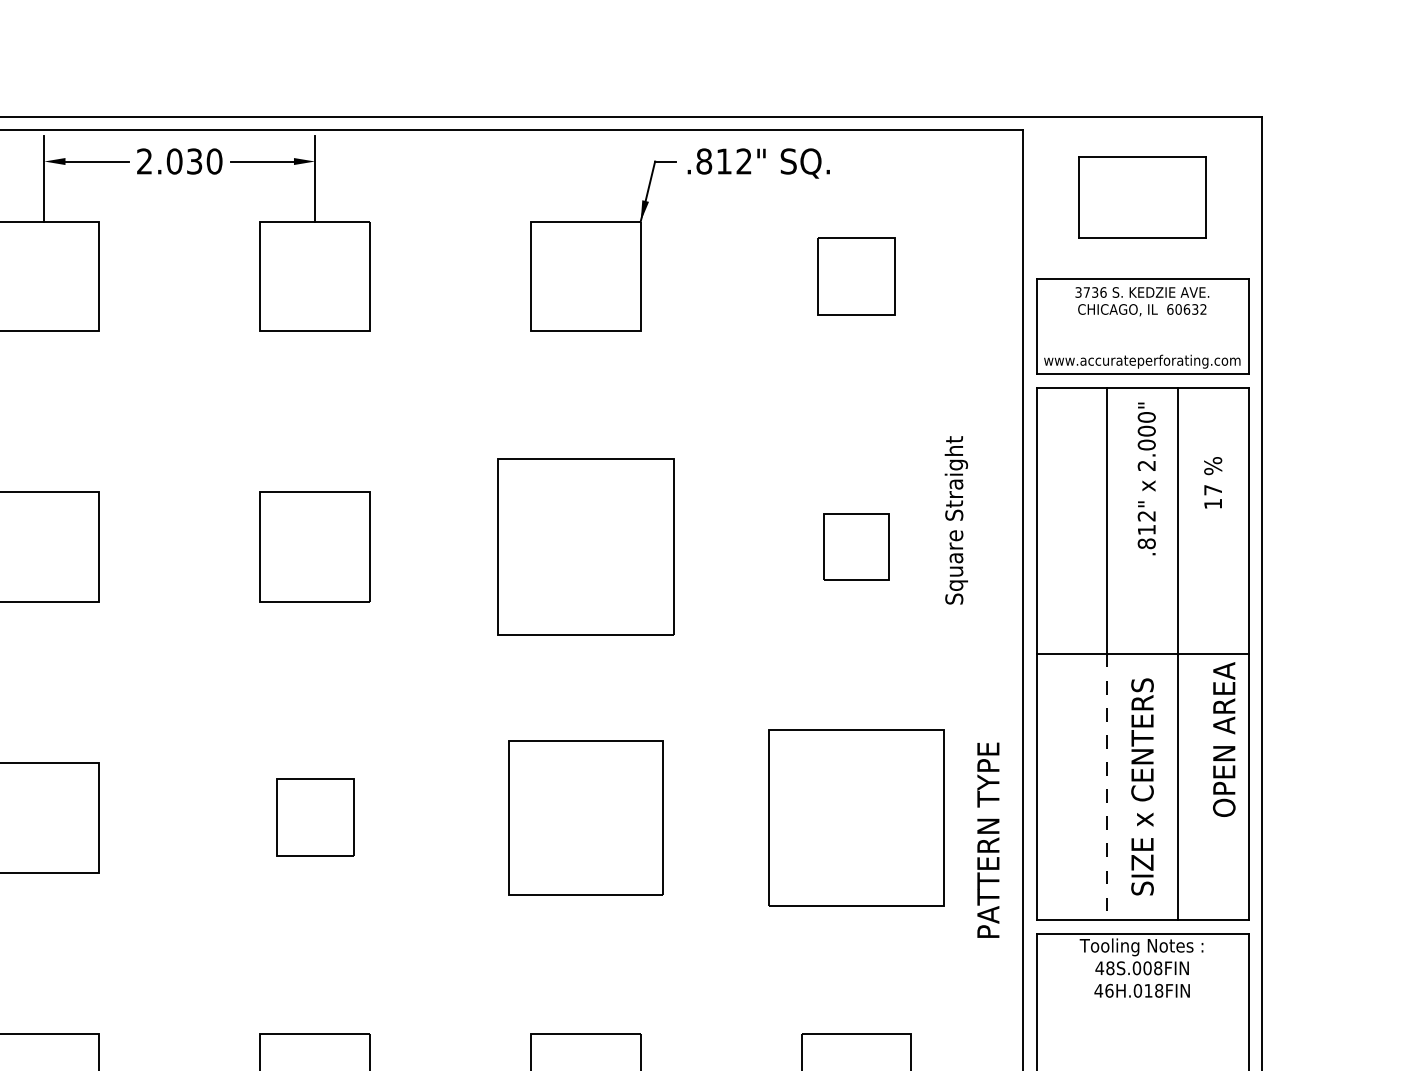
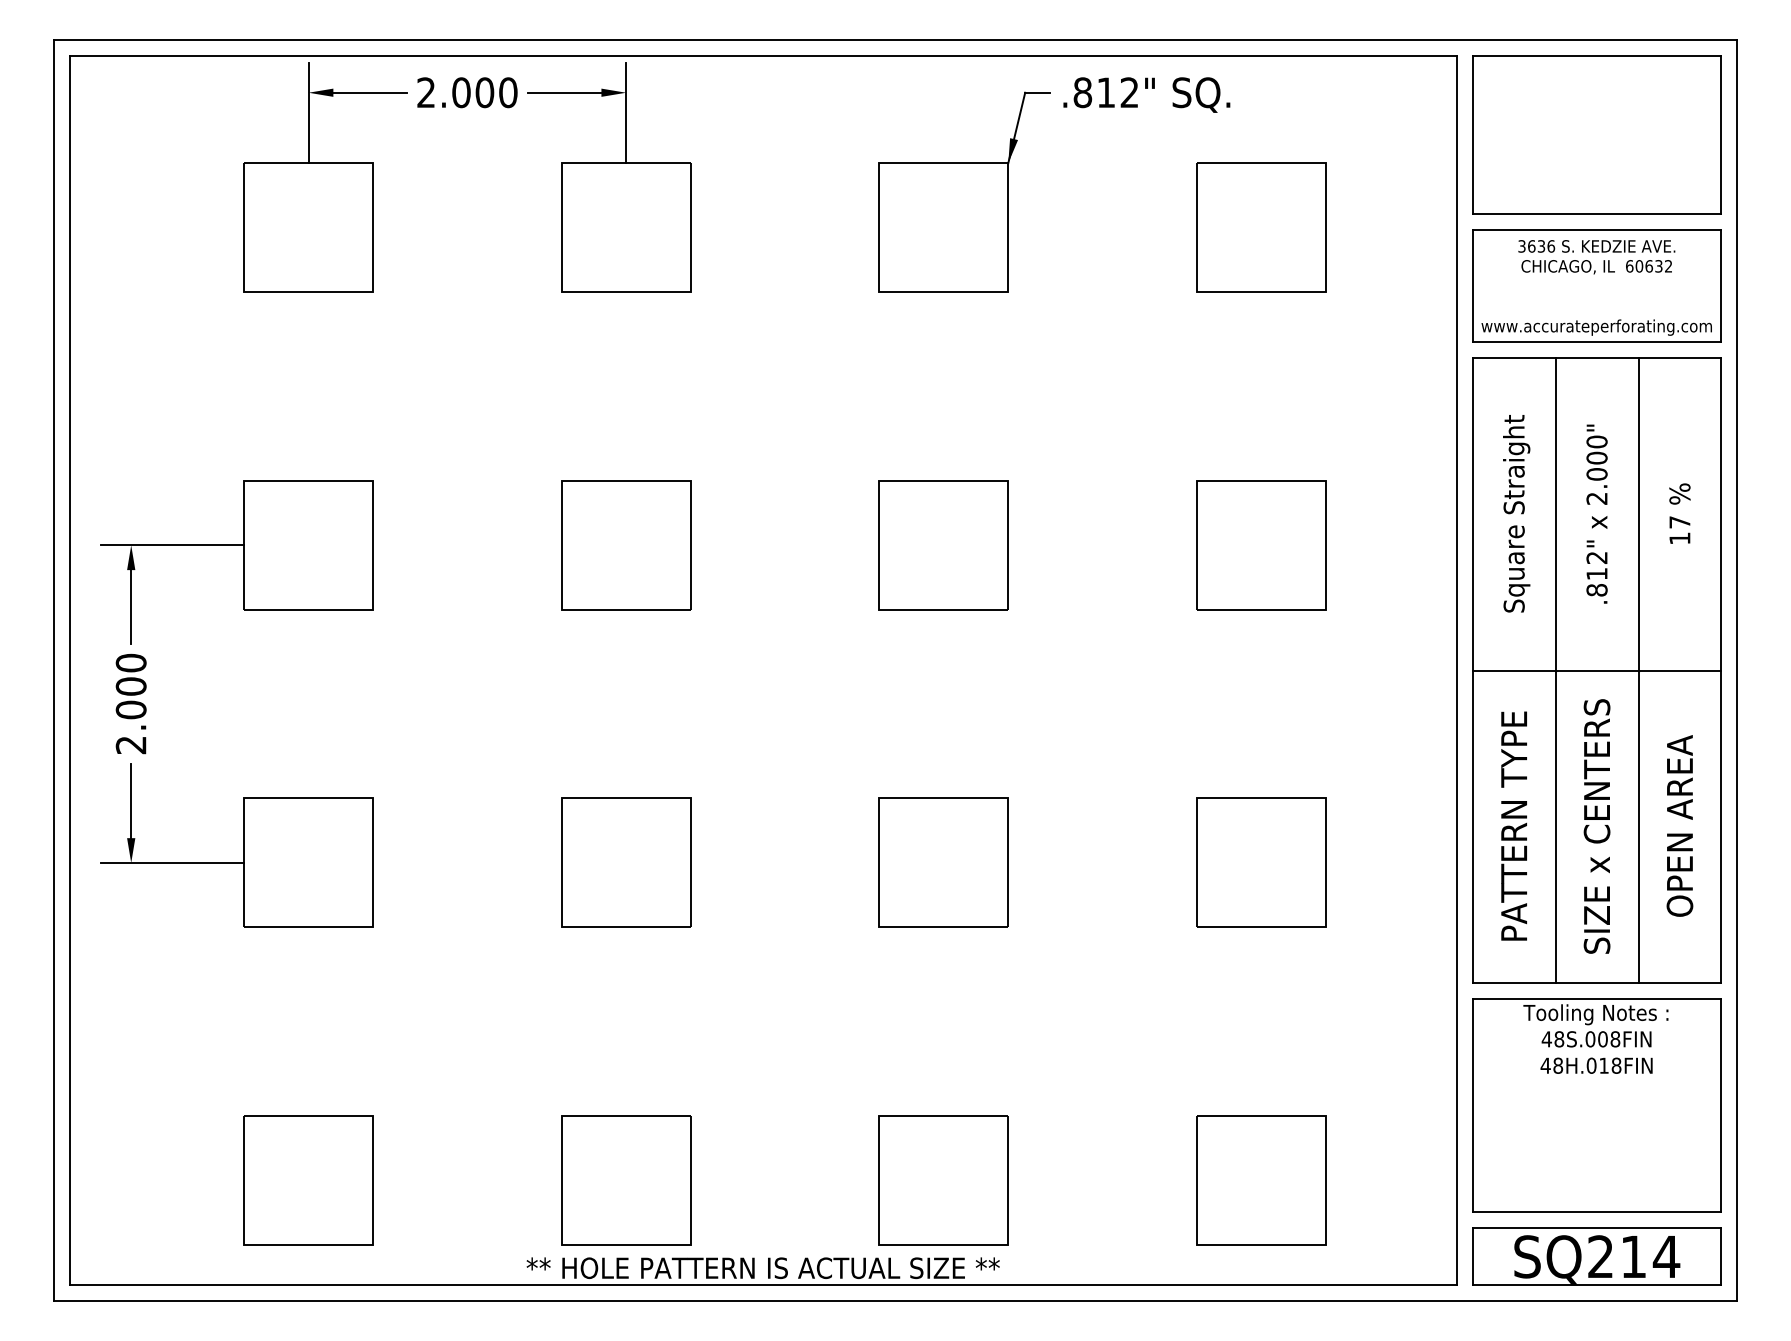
text: (194, 161) -> (484, 92), 2.030 -> 2.000
part: (1142, 197) -> (1596, 134), size x1.67
part: (856, 276) -> (1261, 227), size x1.43
text: (1086, 292) -> (1531, 246), 3736 -> 3636
text: (1146, 478) -> (1596, 513), moved
text: (1212, 482) -> (1679, 513), moved
text: (956, 520) -> (1516, 513), moved
part: (585, 547) -> (943, 545), size x0.62
part: (856, 547) -> (1261, 545), size x1.67
text: (1223, 739) -> (1679, 825), moved
line: (1107, 787) -> (1555, 827), dashed -> solid
part: (315, 817) -> (626, 862), size x1.43
part: (585, 817) -> (943, 862), size x0.71
part: (856, 817) -> (1261, 862), size x0.62
text: (987, 839) -> (1513, 825), moved
text: (1109, 990) -> (1558, 1065), 46H.018FIN -> 48H.018FIN

